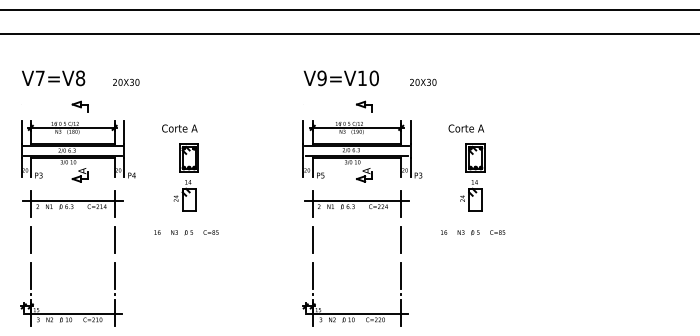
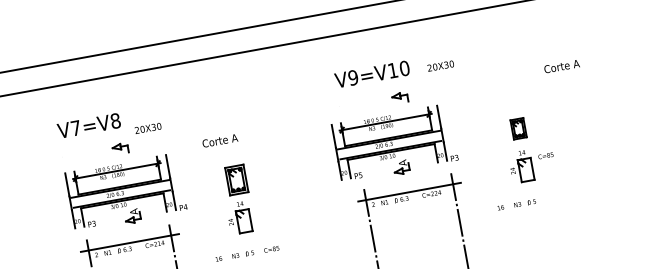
text: (126, 81) -> (148, 127), moved
text: (423, 81) -> (440, 65), moved
text: (179, 128) -> (219, 140), moved
text: (466, 128) -> (562, 66), moved
part: (362, 151) -> (395, 144), moved
part: (475, 157) -> (518, 128), size x0.7
text: (497, 232) -> (545, 155), moved

